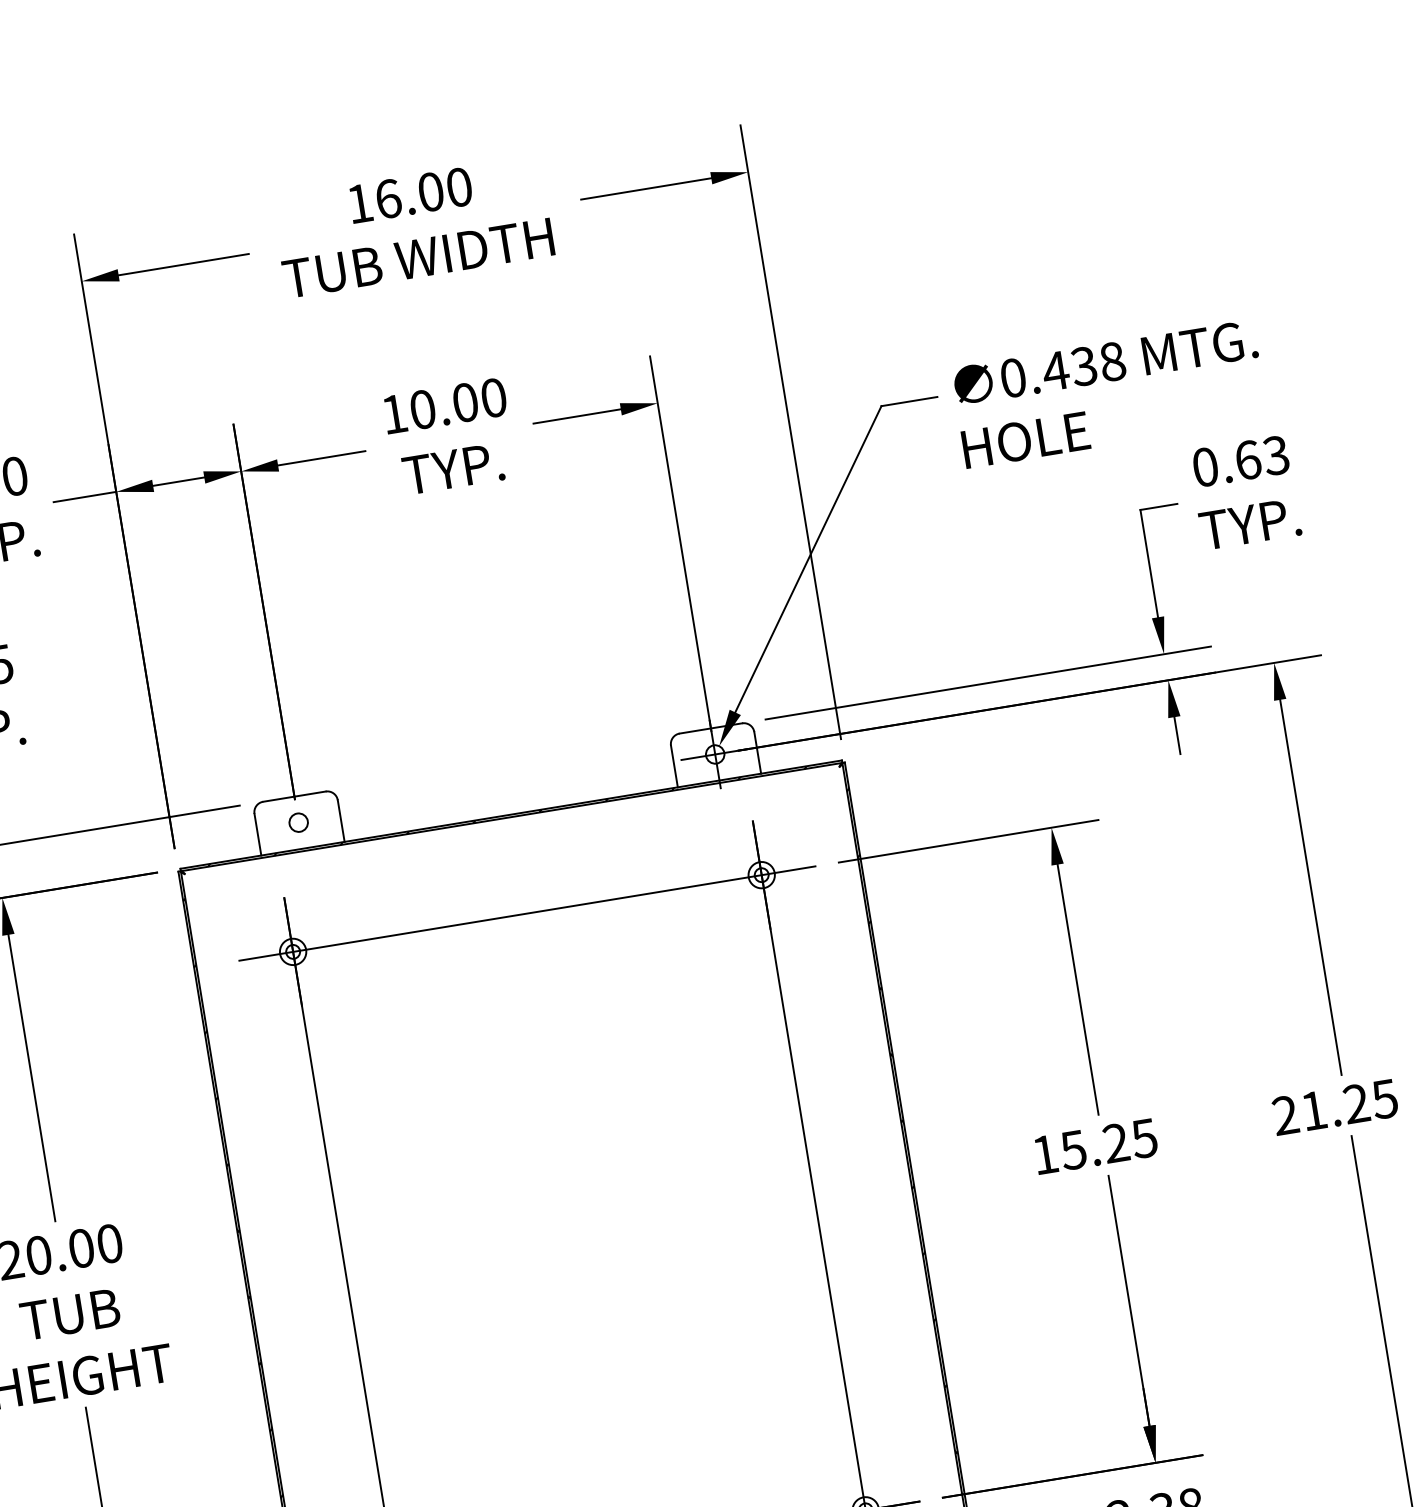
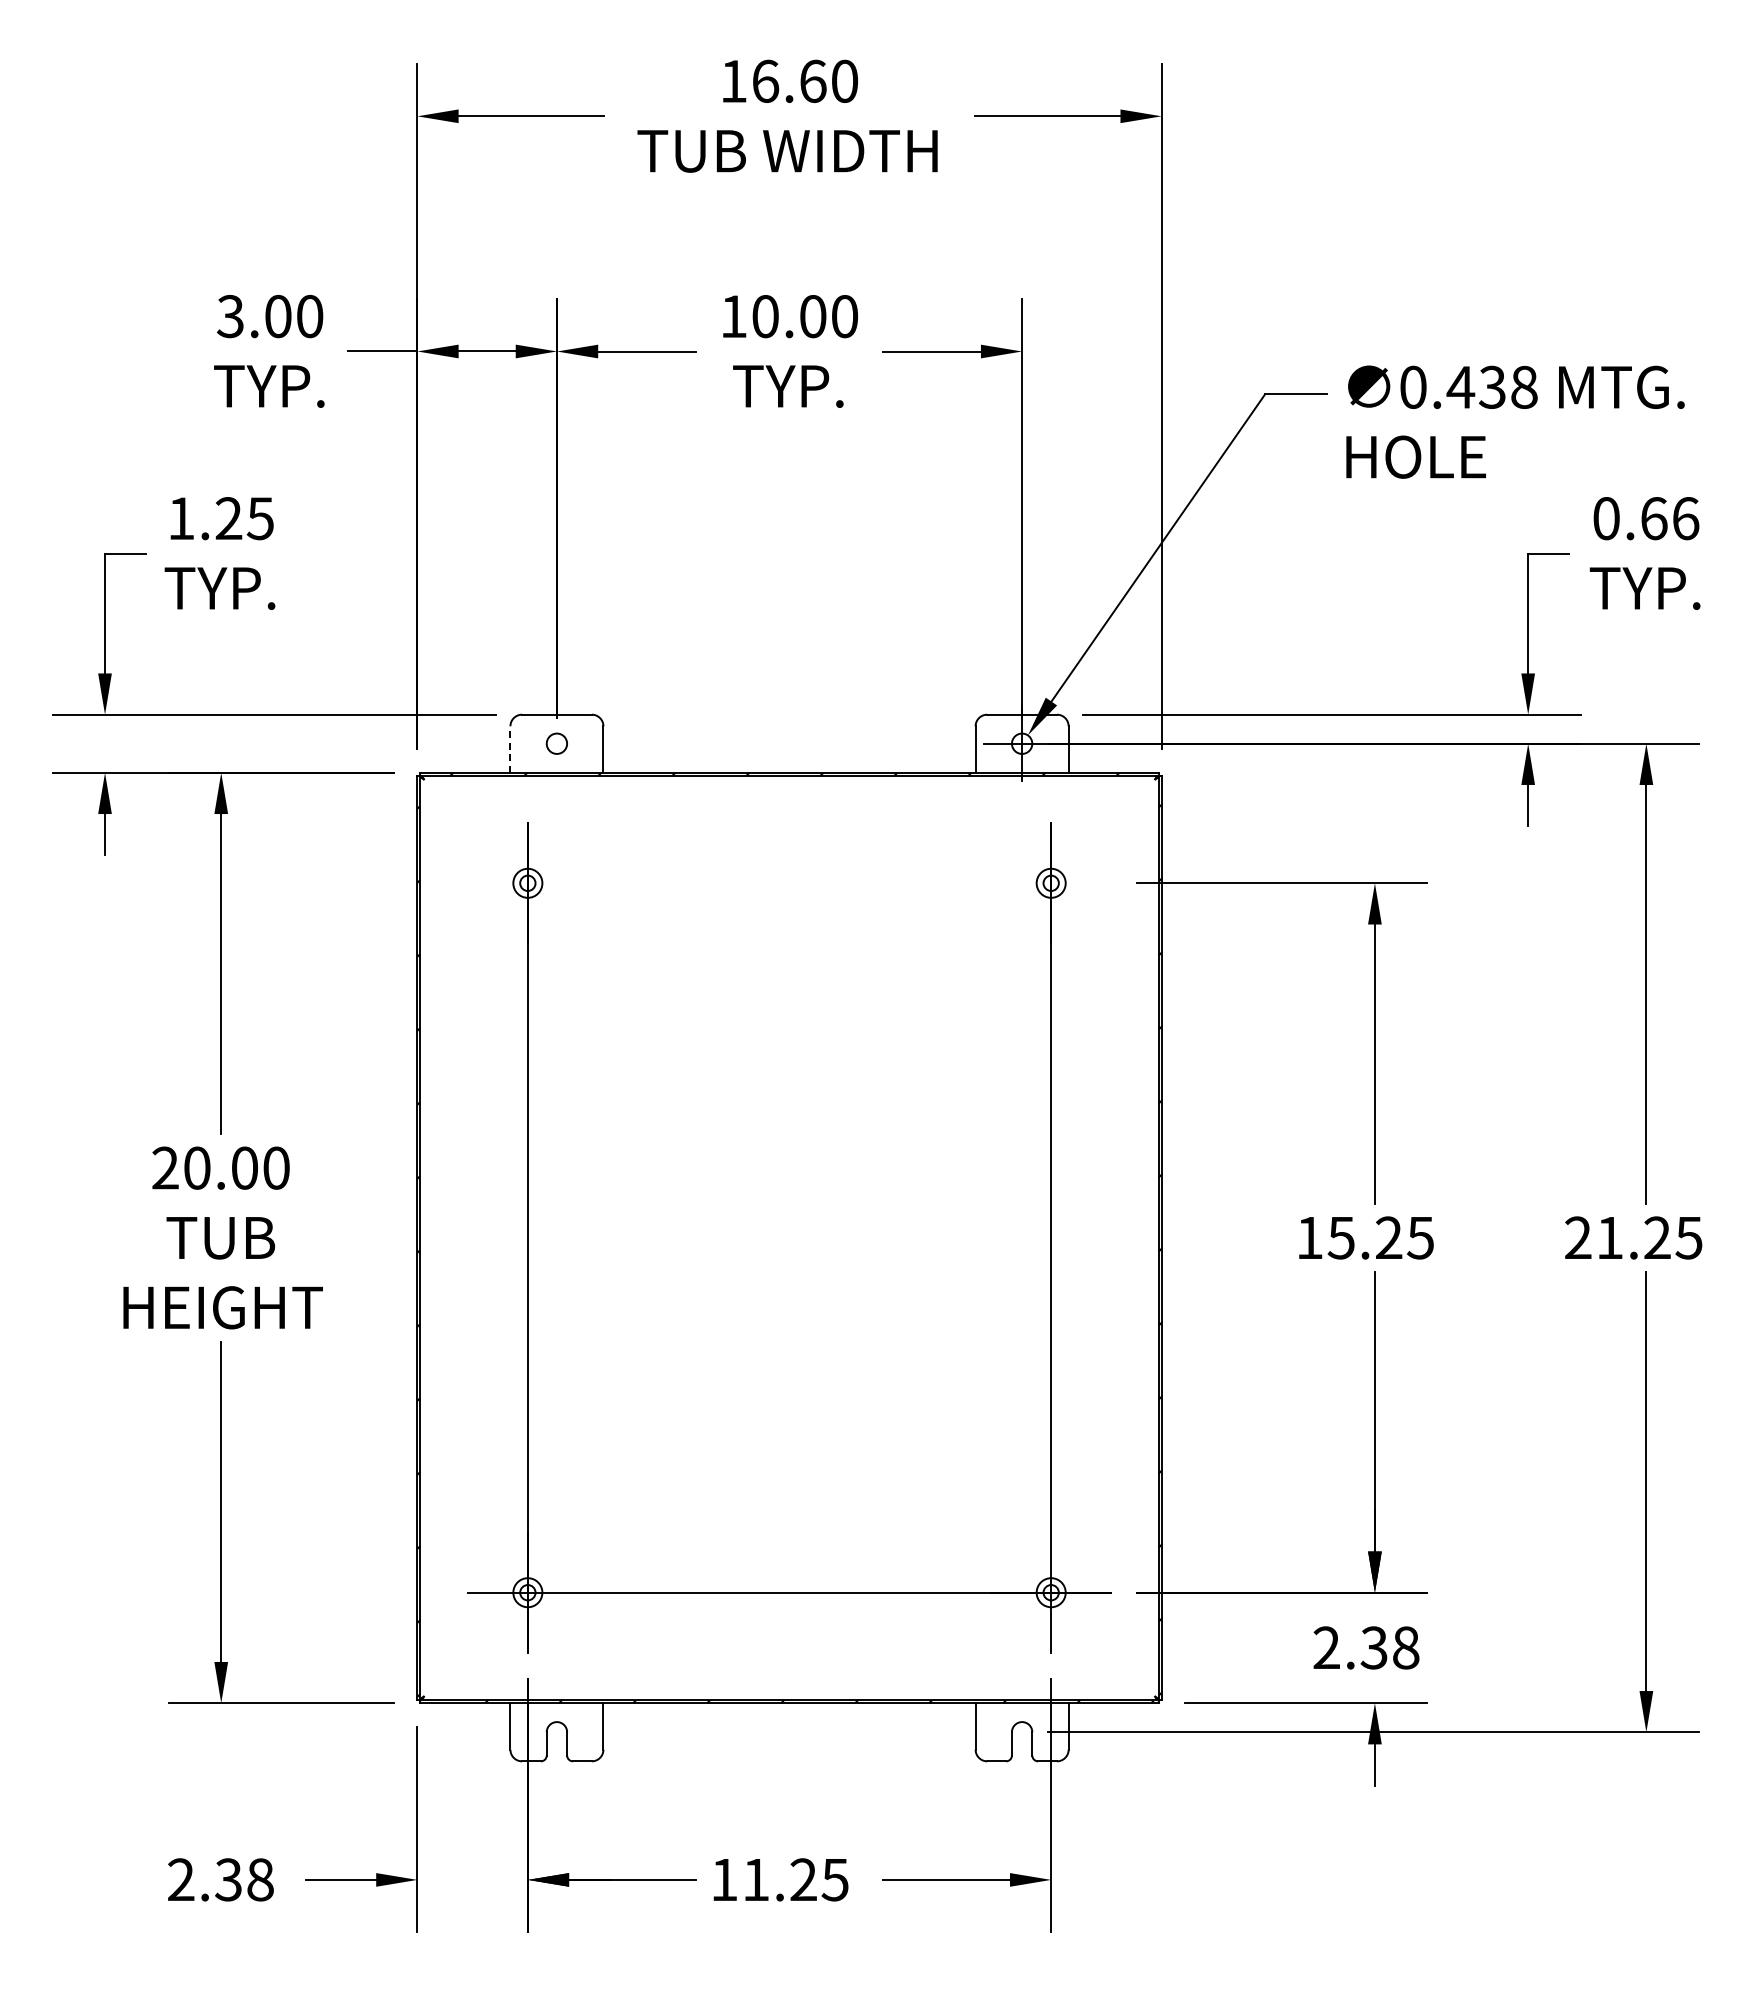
text: (431, 191) -> (813, 80), 16.00 -> 16.60
text: (1276, 455) -> (1685, 518), 0.63 -> 0.66
line: (257, 834) -> (510, 749), solid -> dashed
line: (527, 913) -> (789, 883), removed

